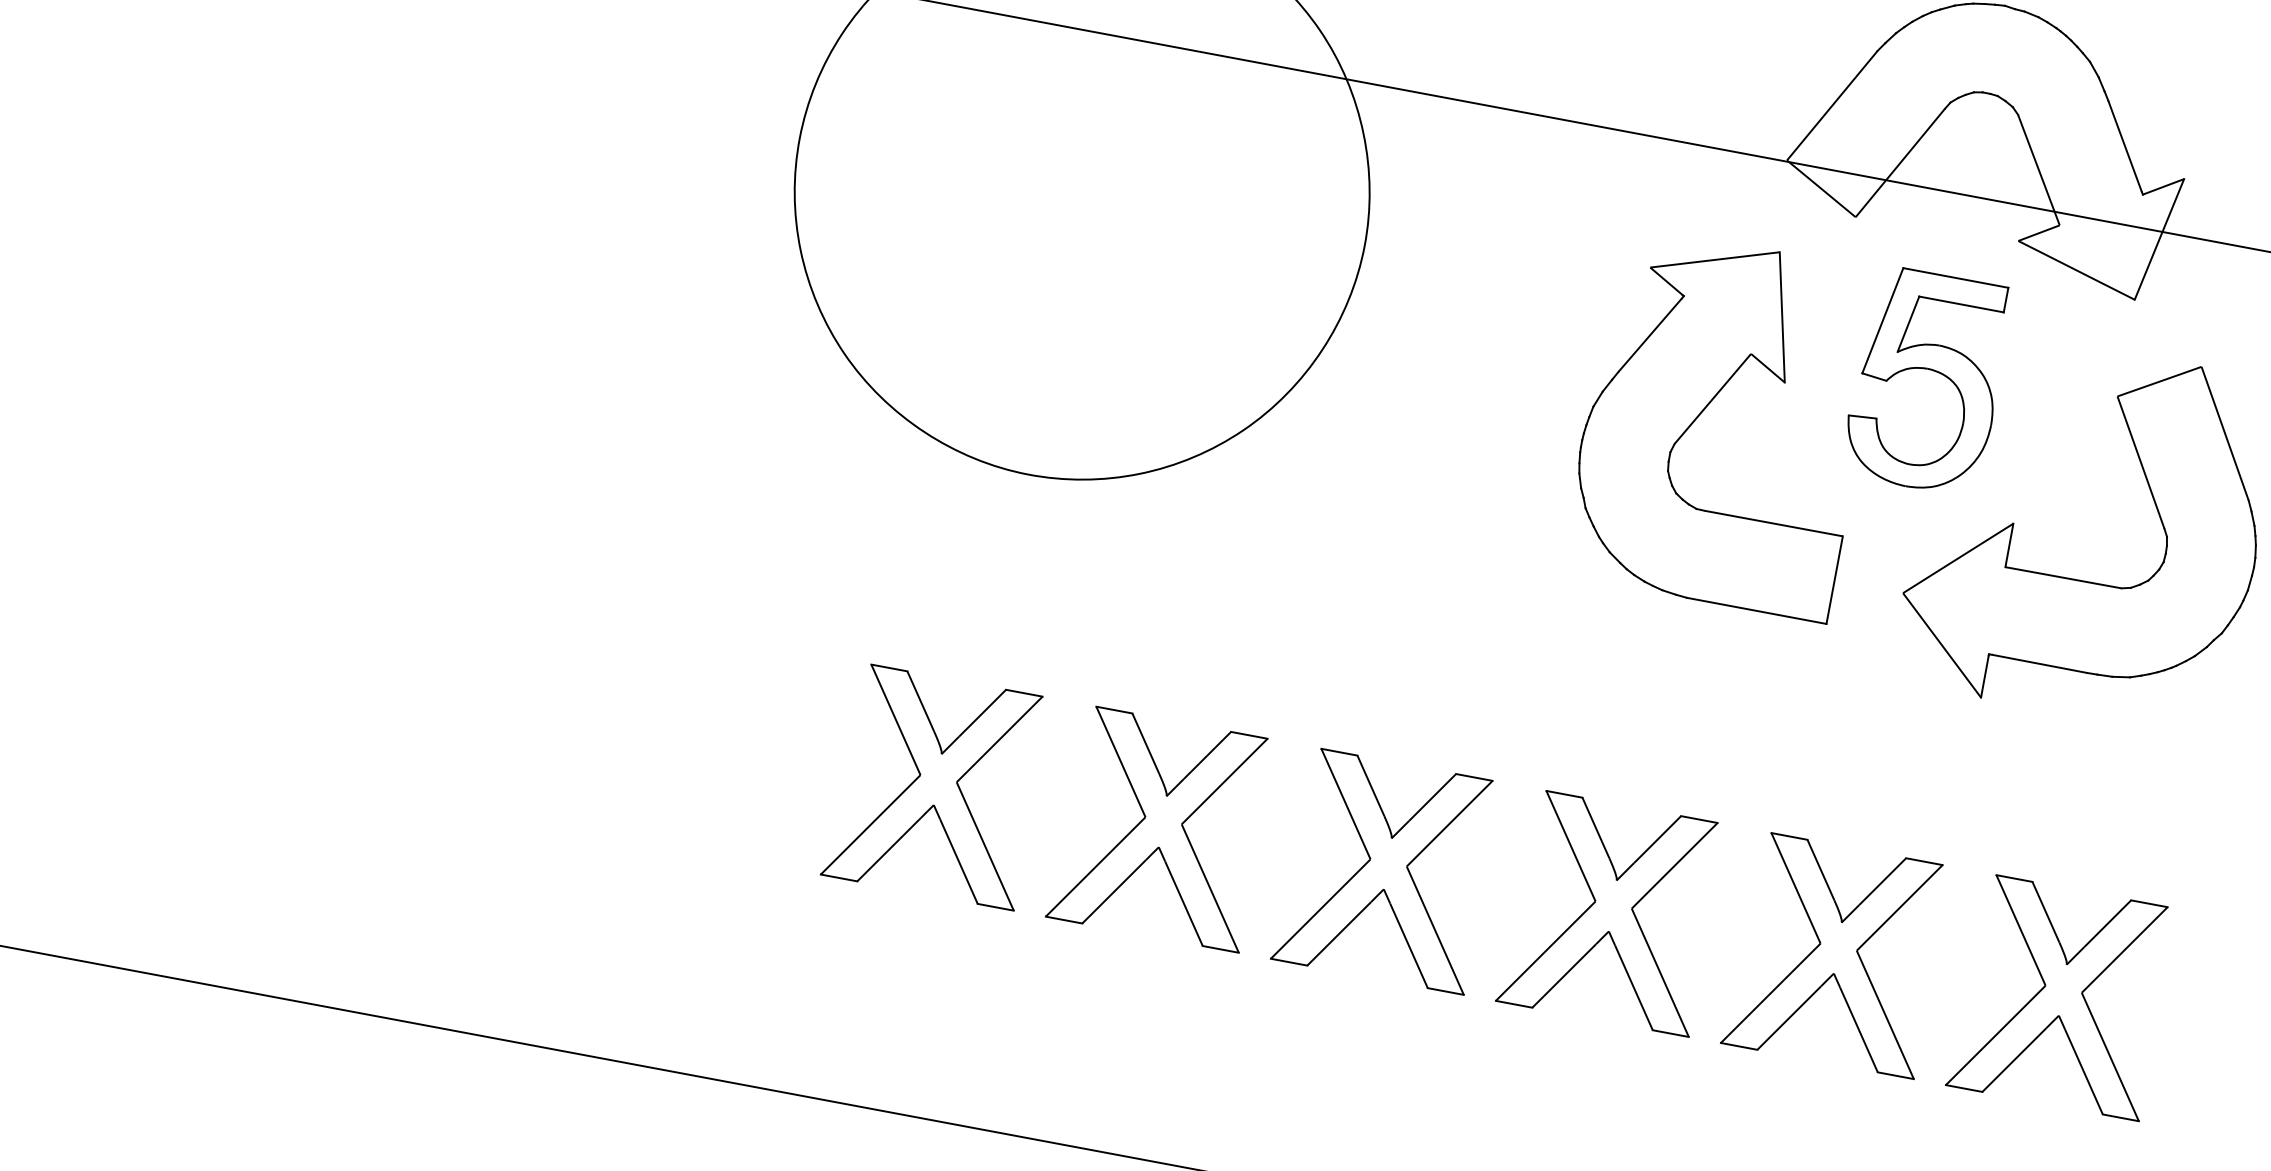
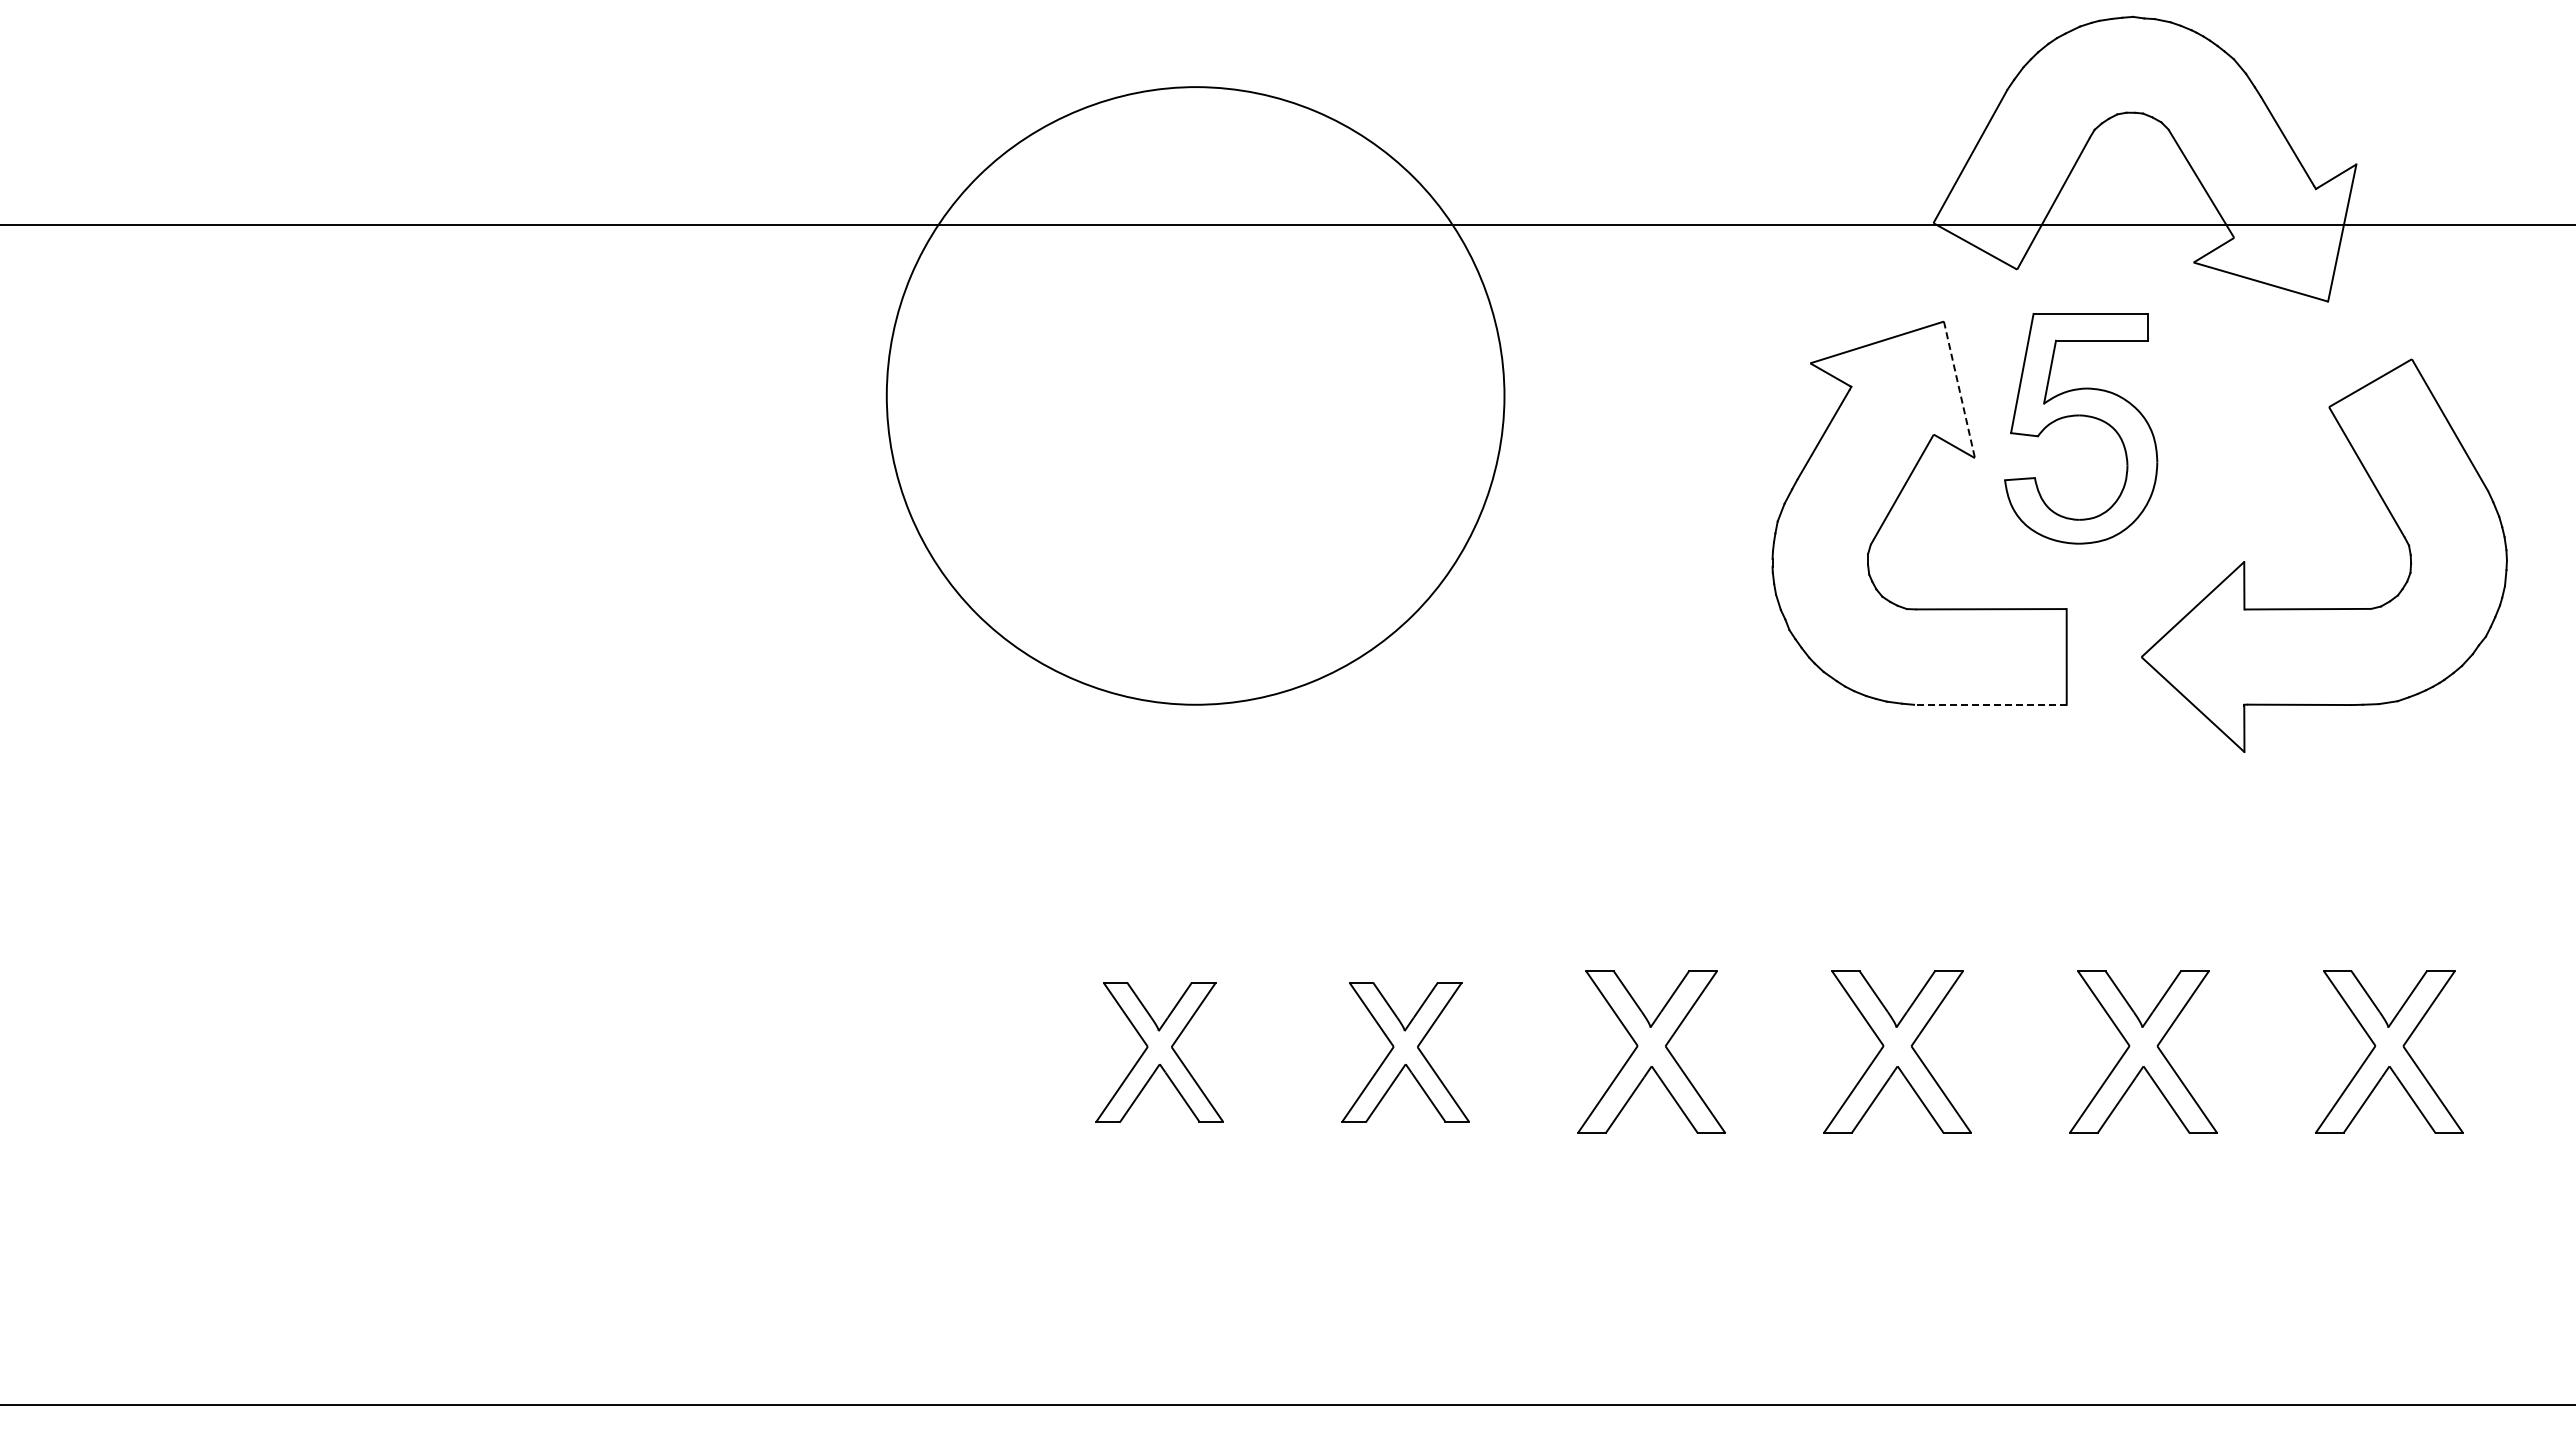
line: (1782, 317) -> (1959, 390), solid -> dashed
part: (1929, 370) -> (2081, 416), moved
line: (1755, 610) -> (1989, 704), solid -> dashed
part: (936, 785) -> (1159, 1051), size x0.6
part: (1162, 827) -> (1405, 1051), size x0.6
part: (1387, 870) -> (1651, 1051), size x0.7
part: (1612, 912) -> (1897, 1051), size x0.7
part: (1837, 954) -> (2143, 1051), size x0.7
part: (2062, 996) -> (2389, 1051), size x0.7

